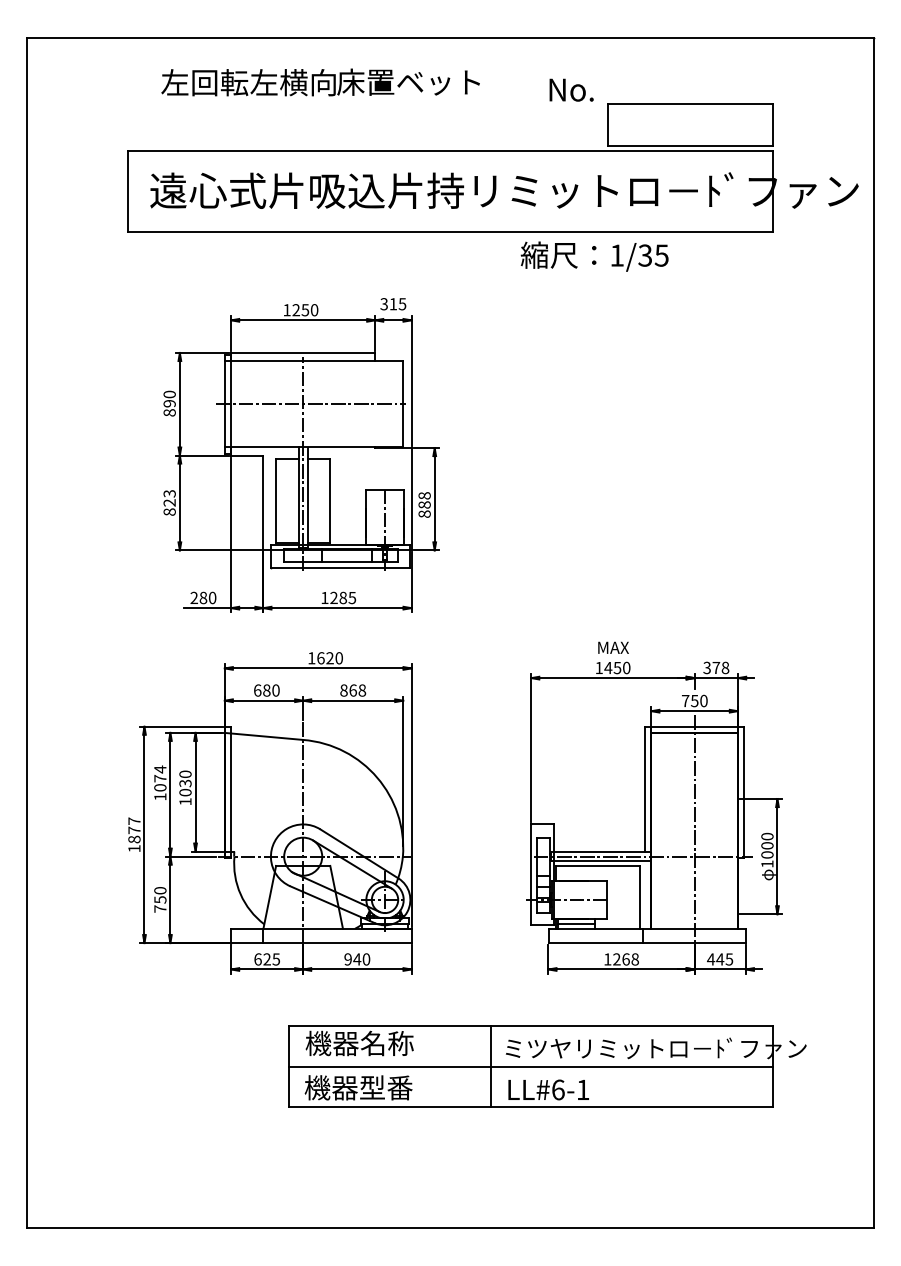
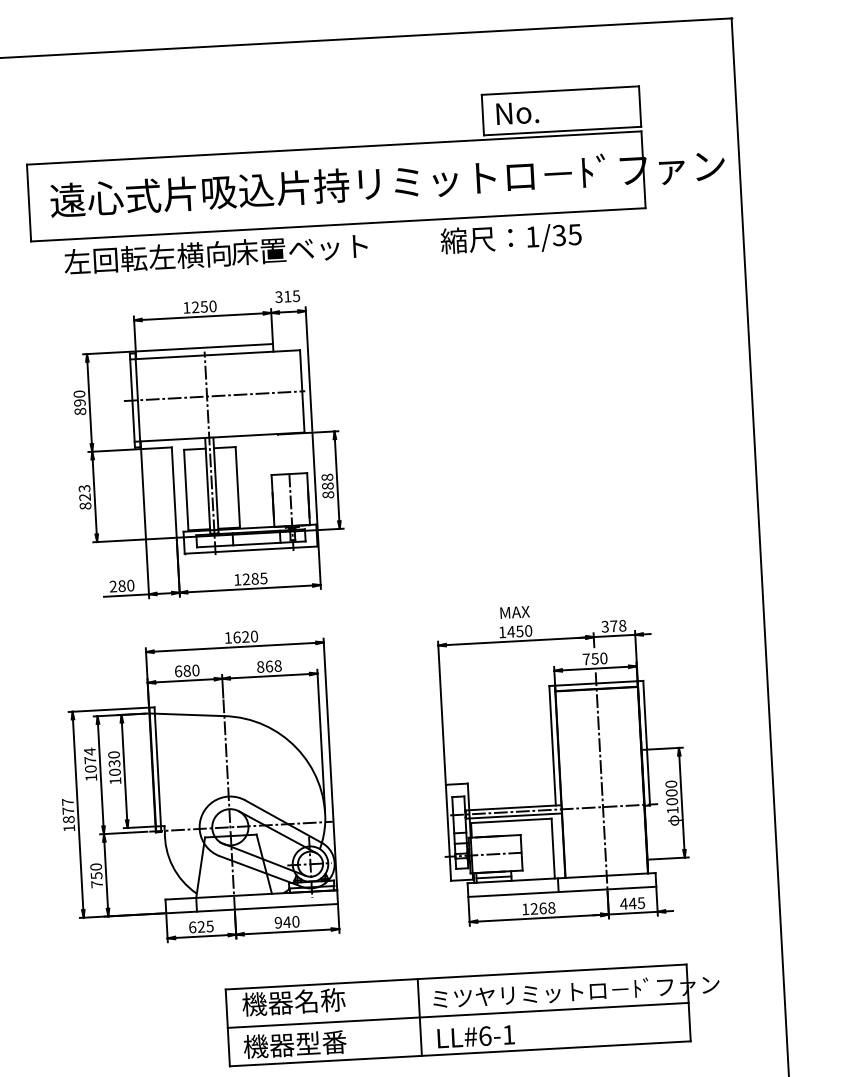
text: (320, 82) -> (215, 254), moved
text: (571, 89) -> (517, 112), moved
text: (594, 256) -> (511, 239), moved

